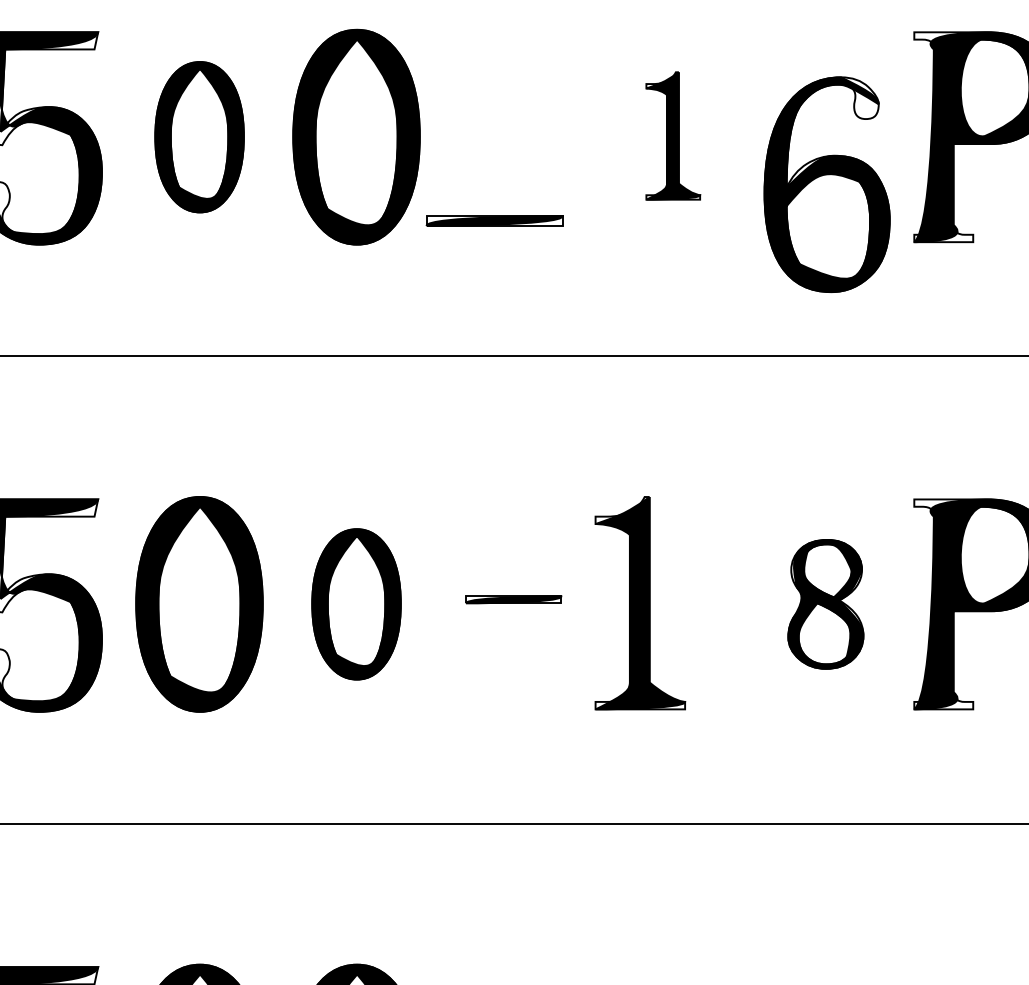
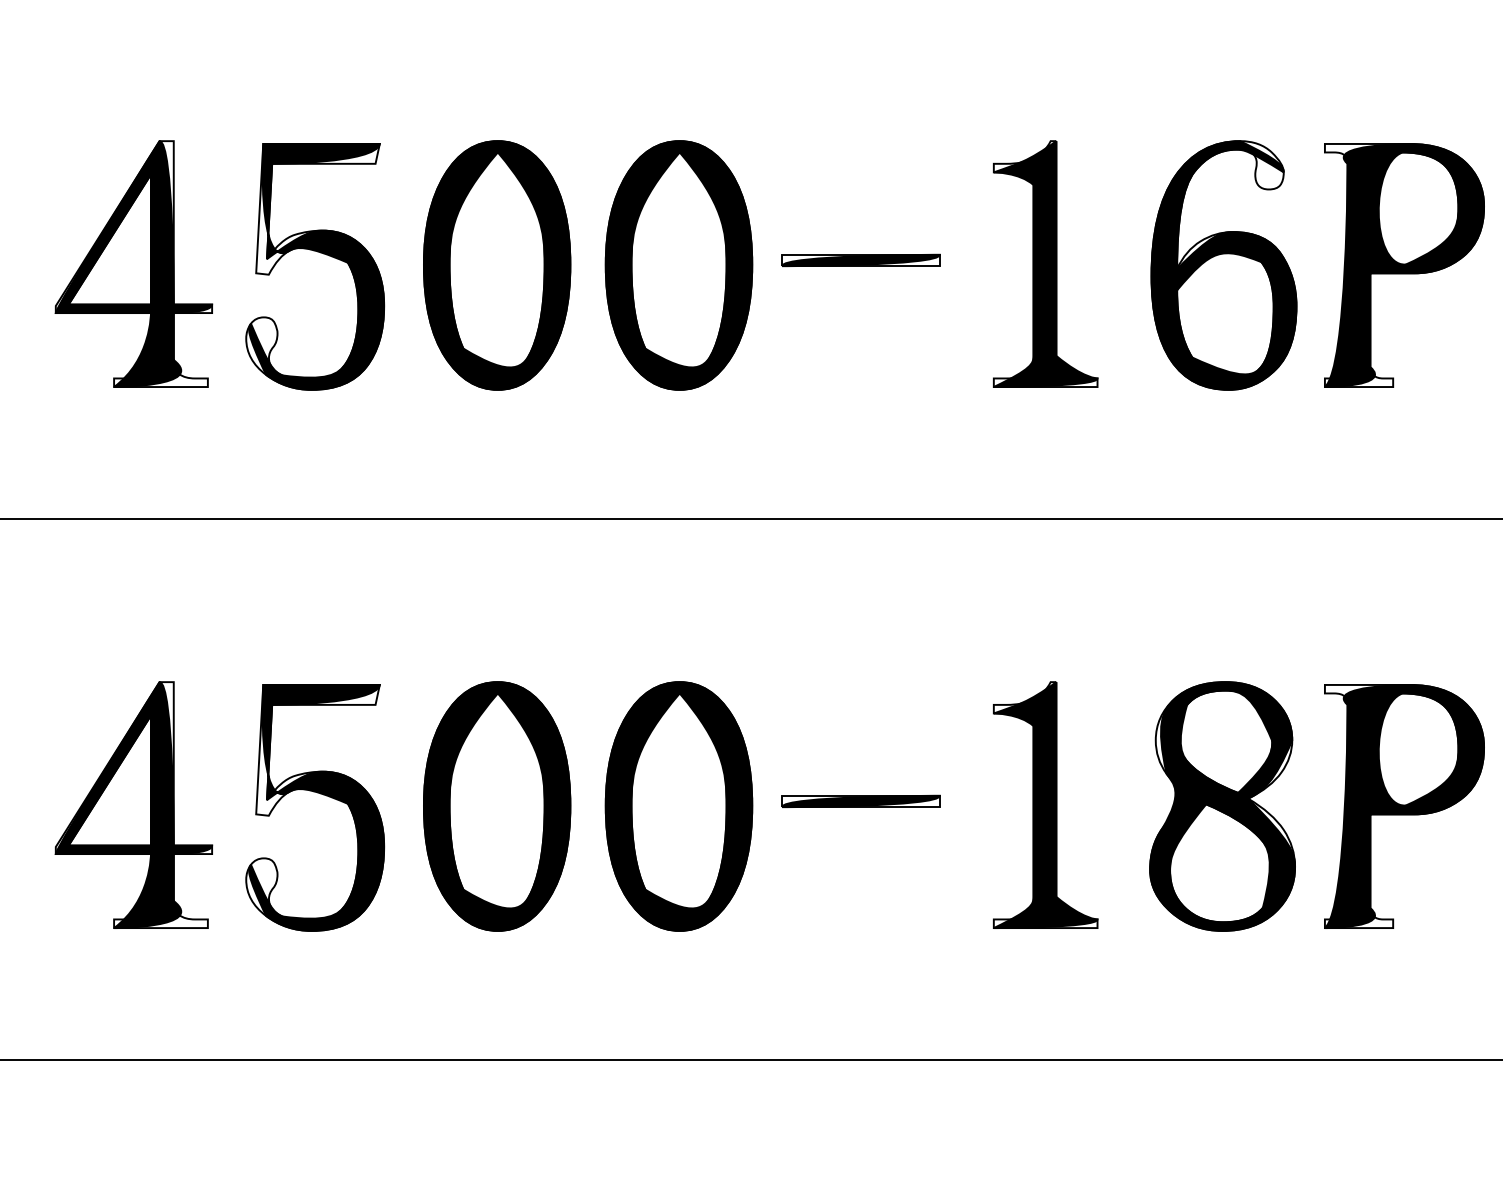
part: (673, 135) -> (1045, 263), size x1.67
part: (199, 137) -> (497, 265), size x1.43
part: (826, 184) -> (1223, 265), moved
part: (494, 220) -> (860, 260), moved
part: (513, 599) -> (860, 800), size x1.43
part: (640, 602) -> (1045, 804), moved
part: (356, 604) -> (678, 806), size x1.43
part: (825, 604) -> (1222, 806), size x1.67

